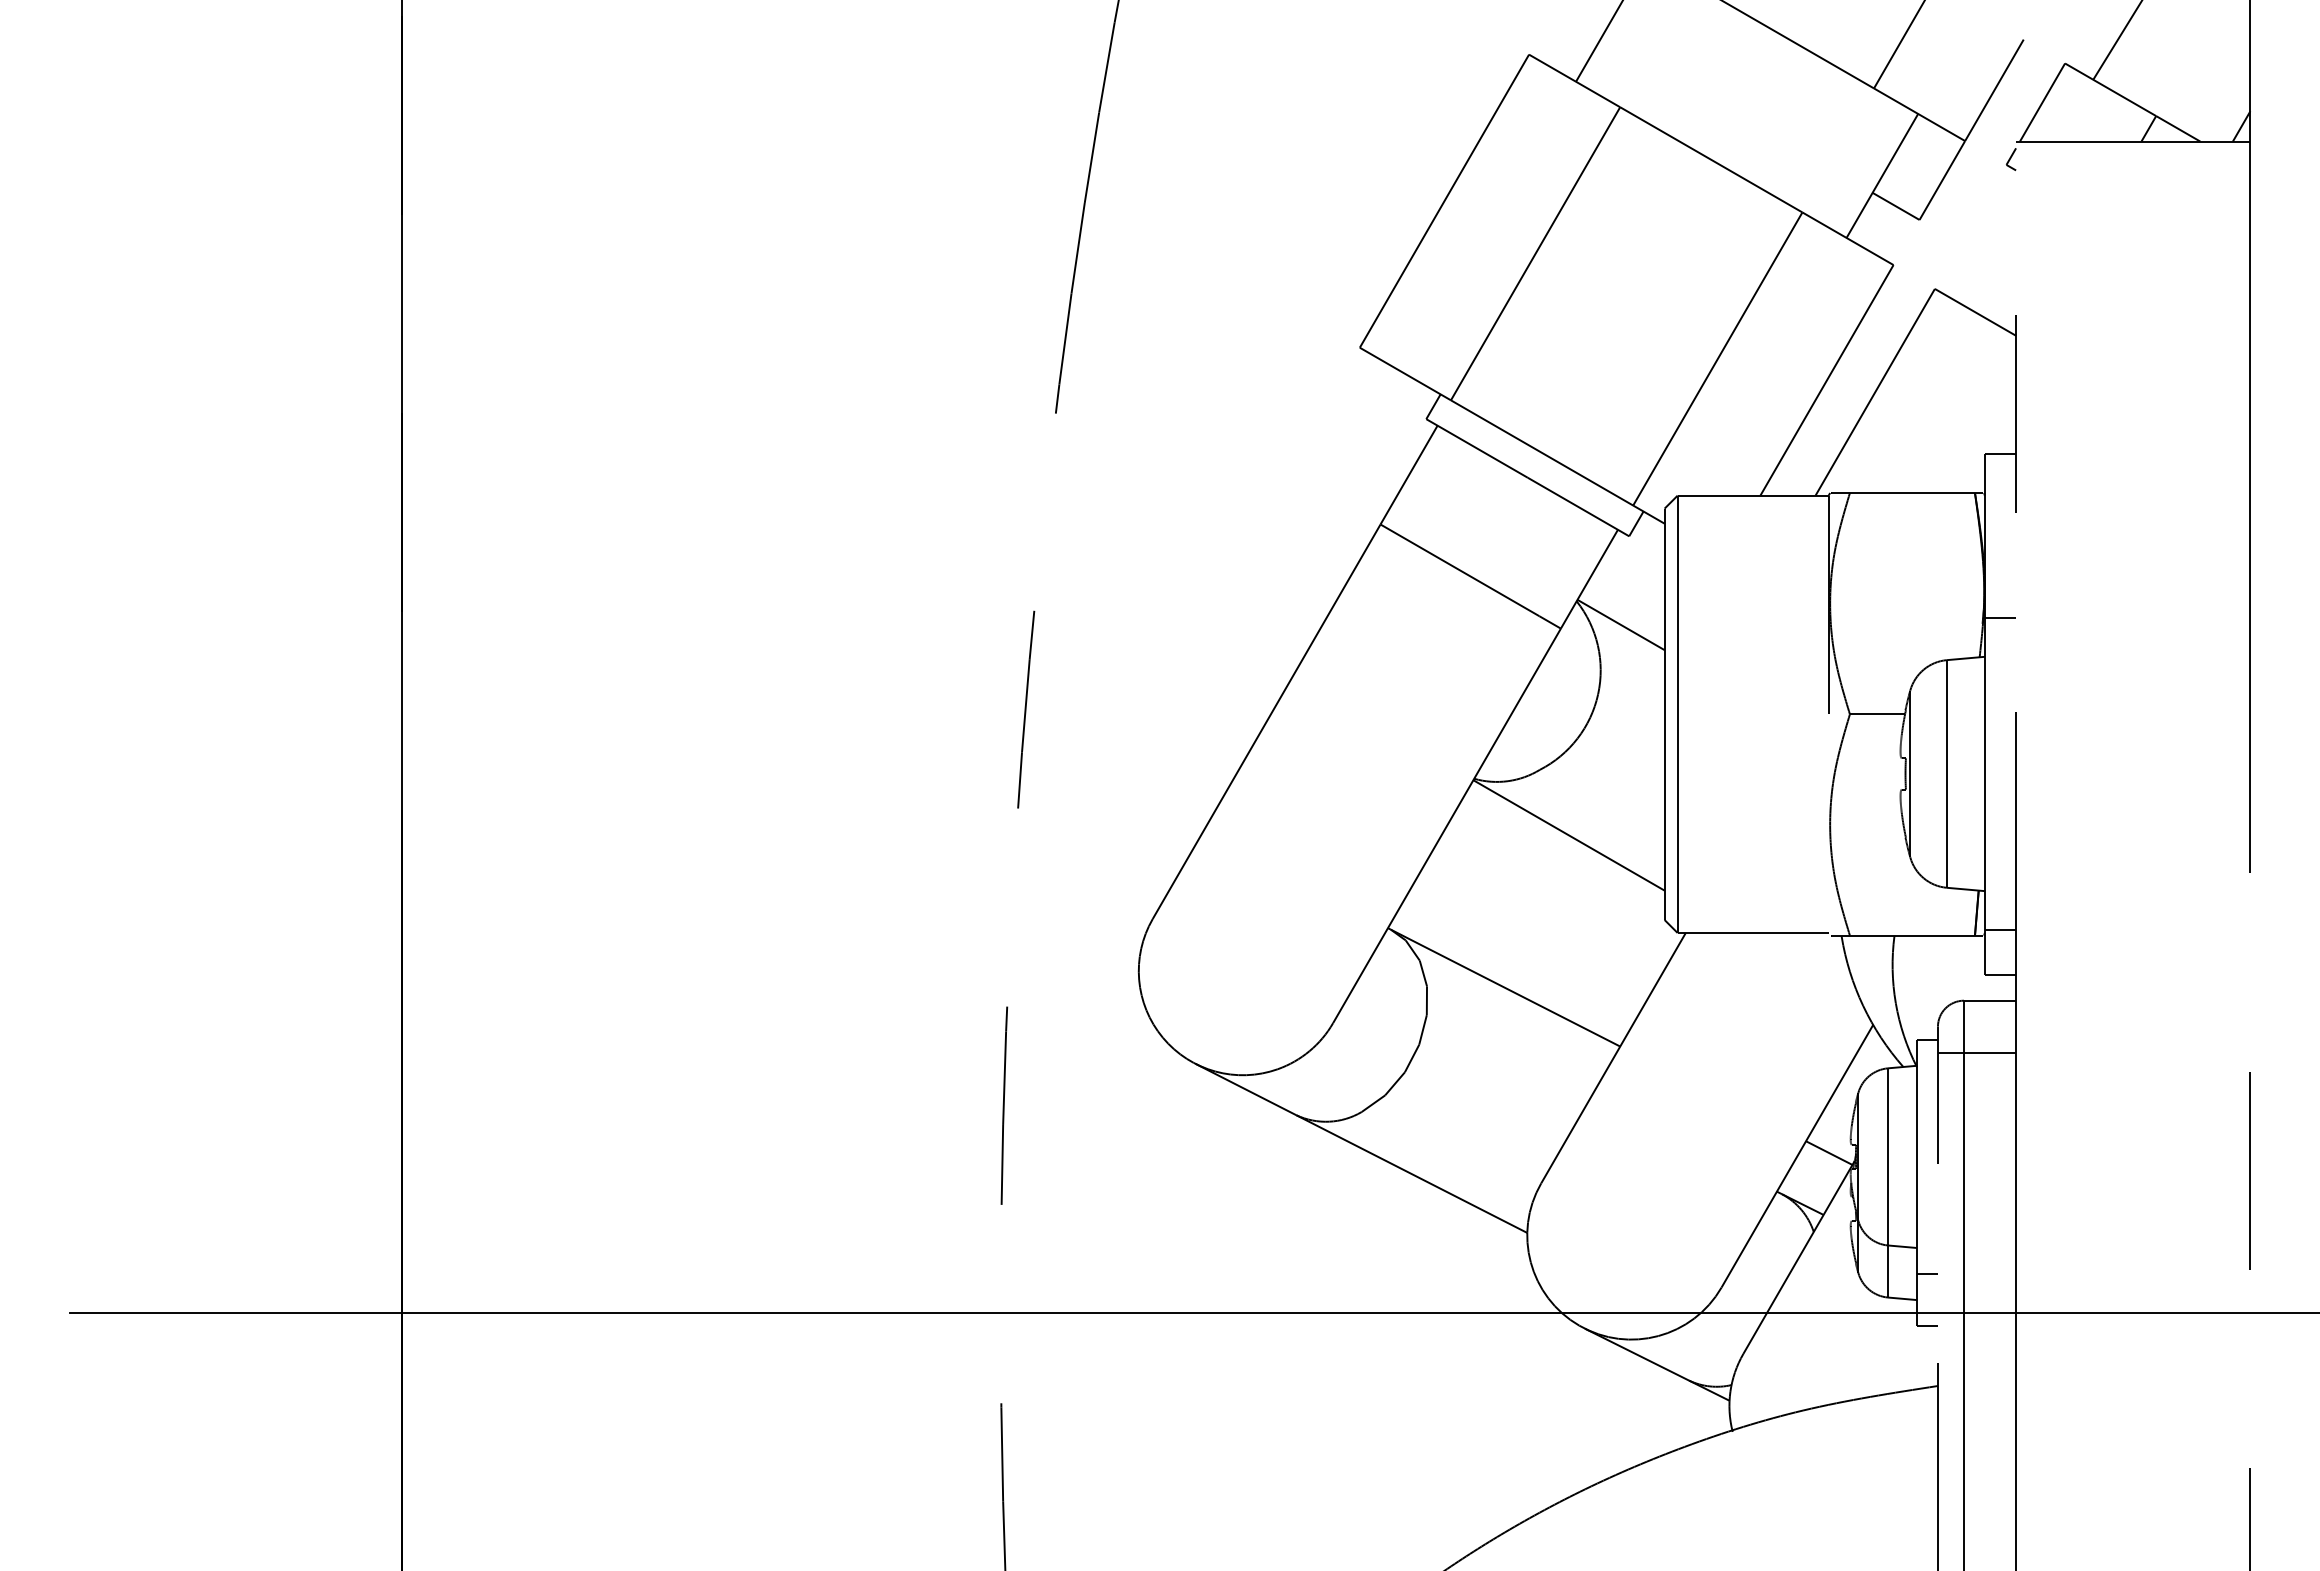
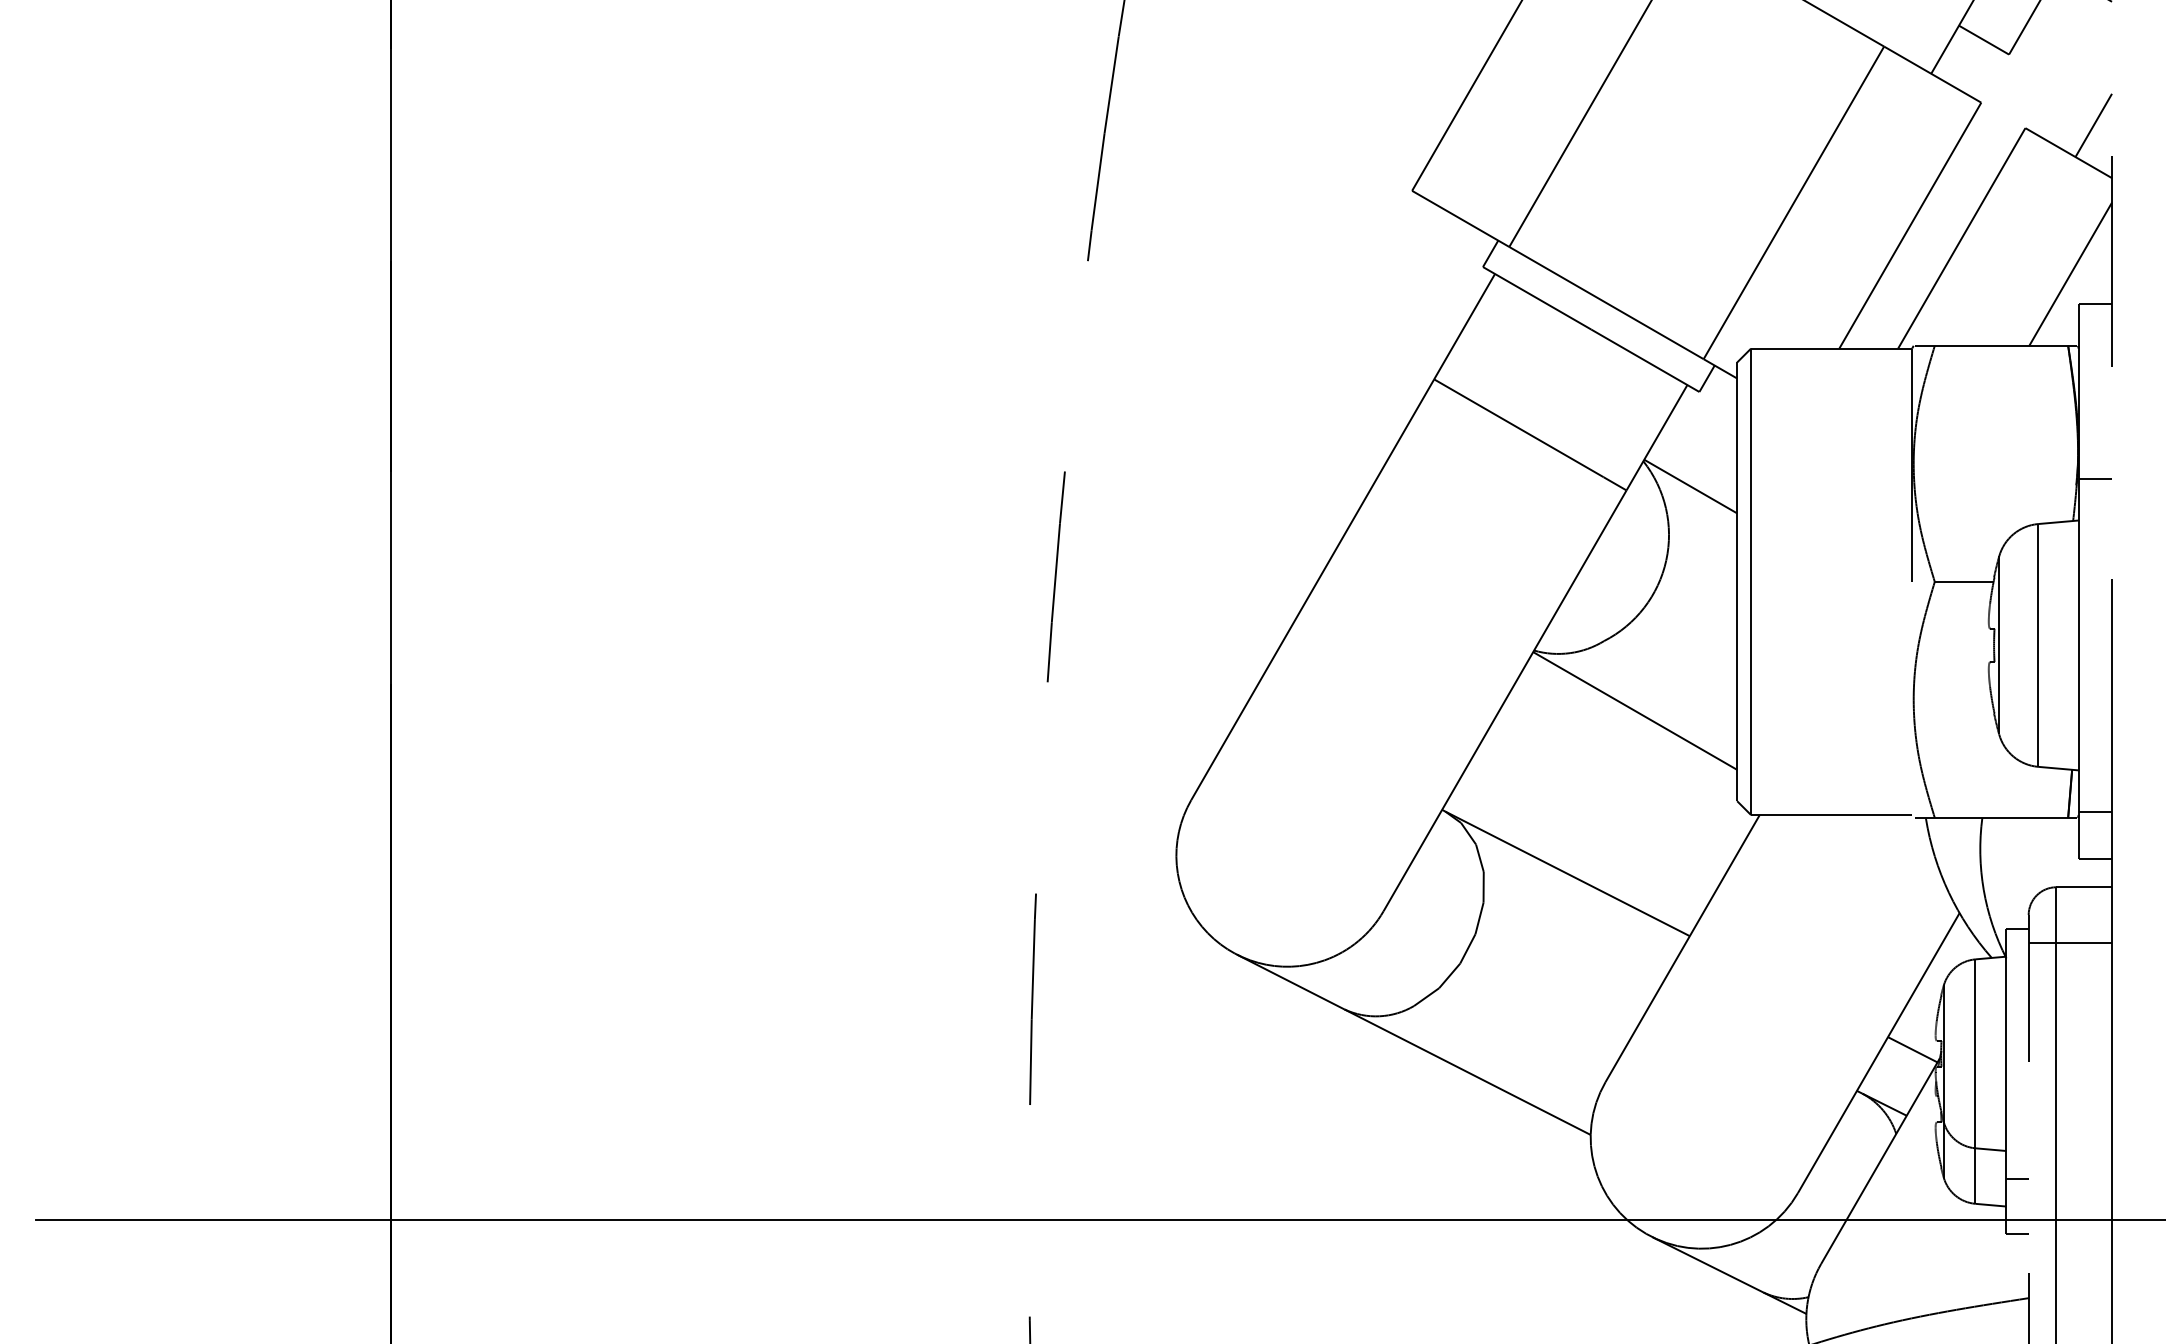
line: (1998, 286) -> (2093, 125), added
line: (1977, 425) -> (2070, 273), added

